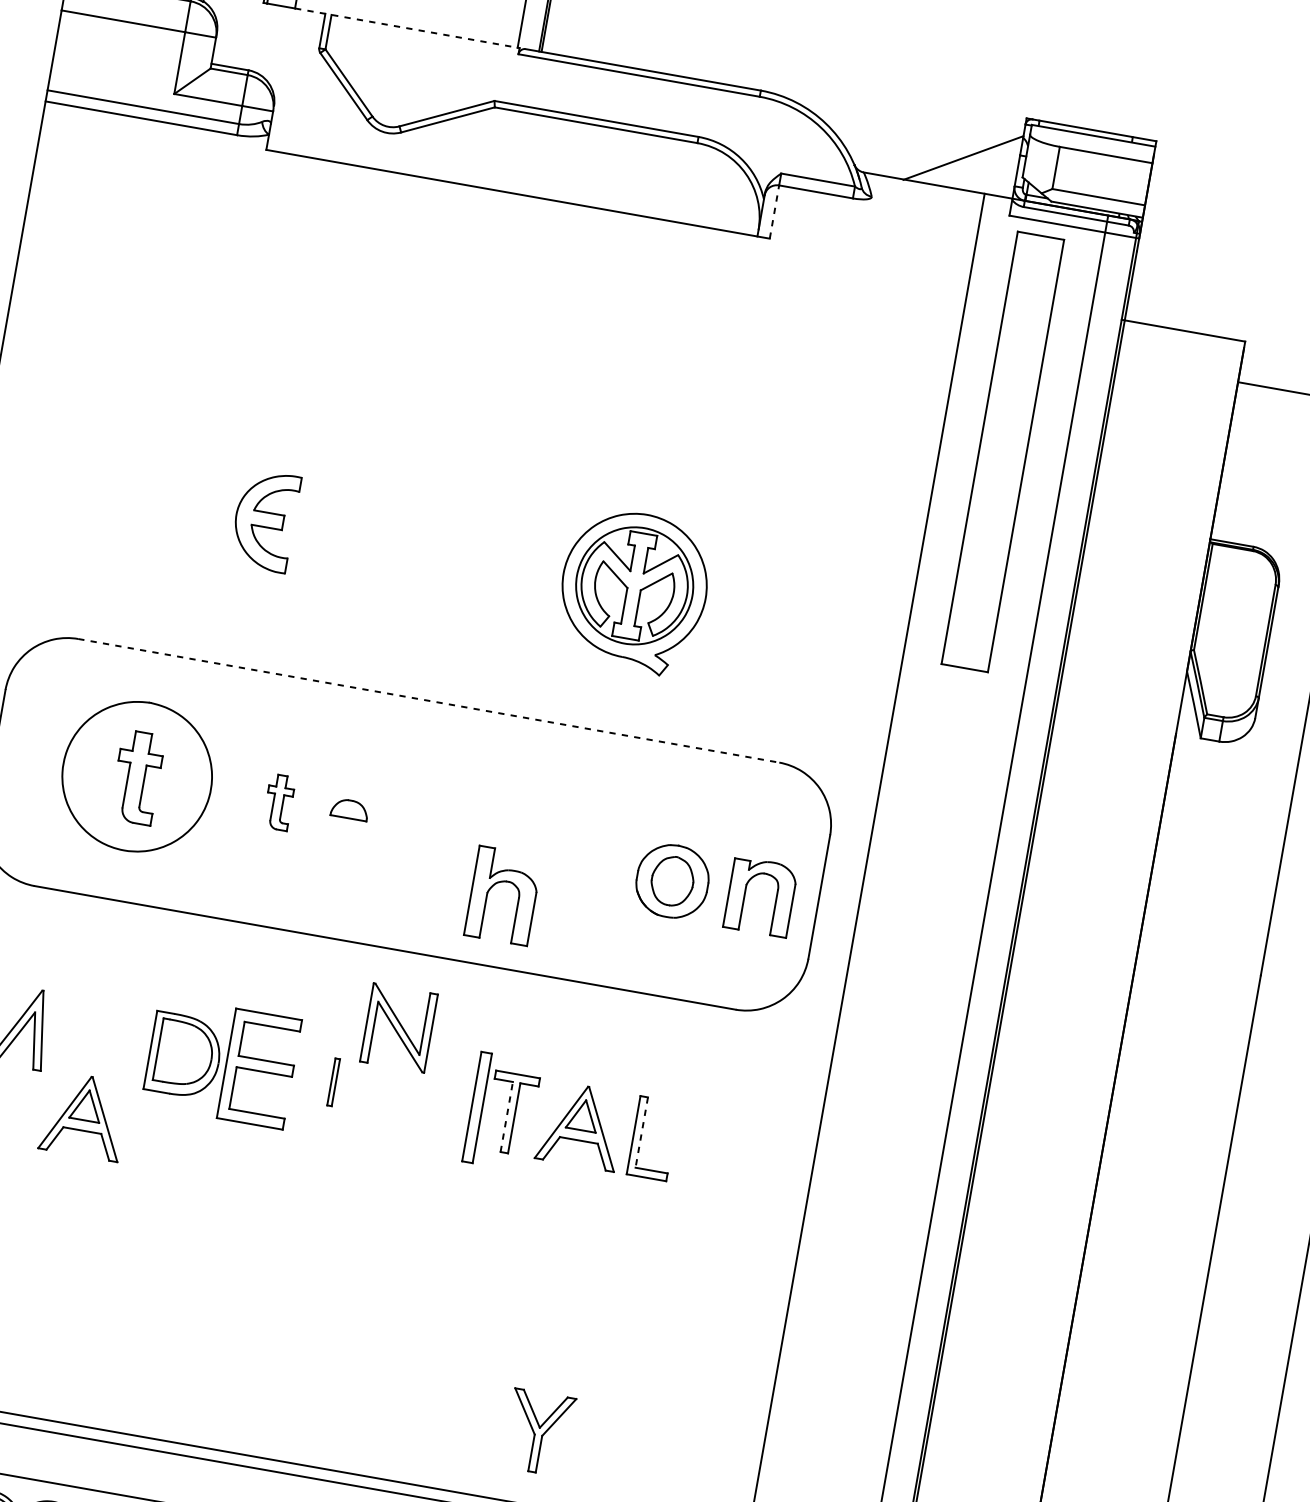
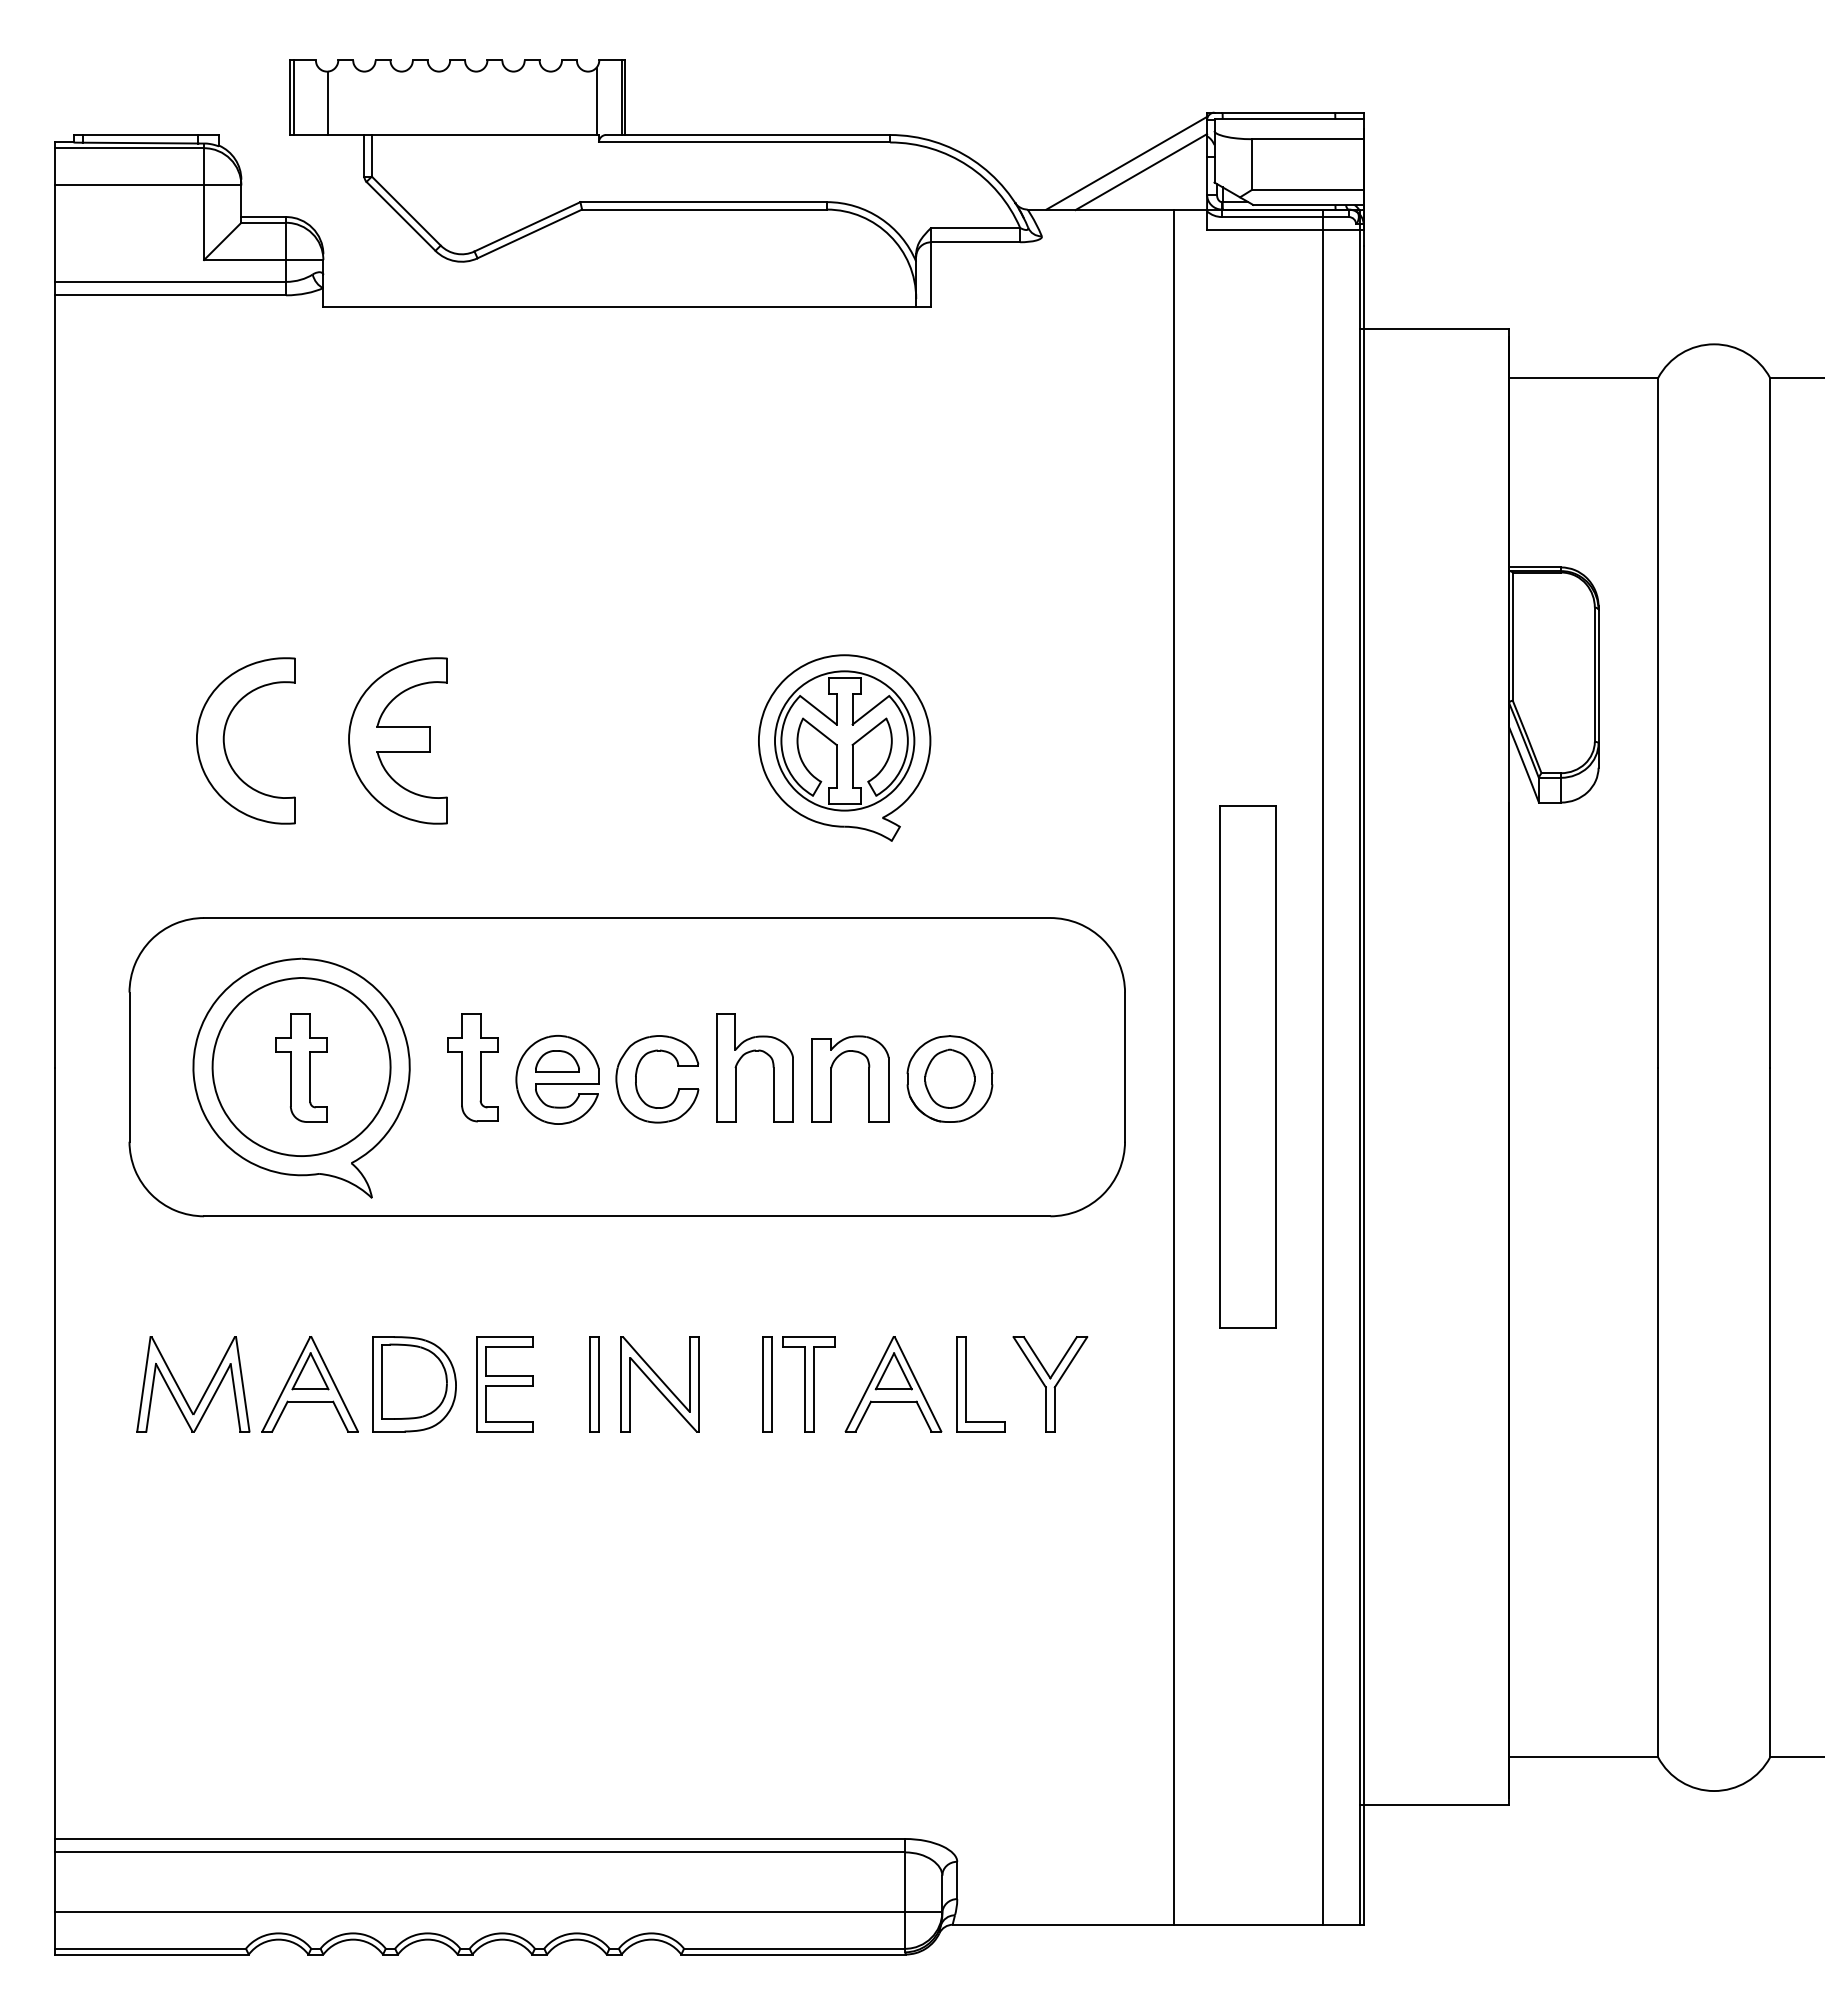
line: (406, 28) -> (462, 135), dashed -> solid
line: (952, 147) -> (1126, 162), added
line: (774, 211) -> (931, 273), dashed -> solid
part: (1002, 451) -> (1247, 1066), moved
part: (121, 499) -> (225, 745), added
part: (264, 520) -> (397, 740), size x1.43
line: (428, 701) -> (627, 918), dashed -> solid
part: (135, 785) -> (301, 1077), added
part: (278, 802) -> (472, 1067), size x1.67
part: (347, 824) -> (557, 1079), added
part: (414, 831) -> (637, 1073), added
part: (500, 882) -> (748, 1053), moved
part: (775, 899) -> (868, 1078), moved
part: (398, 1028) -> (659, 1384), moved
part: (258, 1069) -> (504, 1384), size x0.71
part: (333, 1082) -> (594, 1384), size x1.67
part: (476, 1107) -> (767, 1384), size x0.71
part: (84, 1116) -> (309, 1384), moved
line: (506, 1116) -> (804, 1388), dashed -> solid
line: (641, 1133) -> (965, 1380), dashed -> solid
part: (539, 1432) -> (1050, 1384), moved

